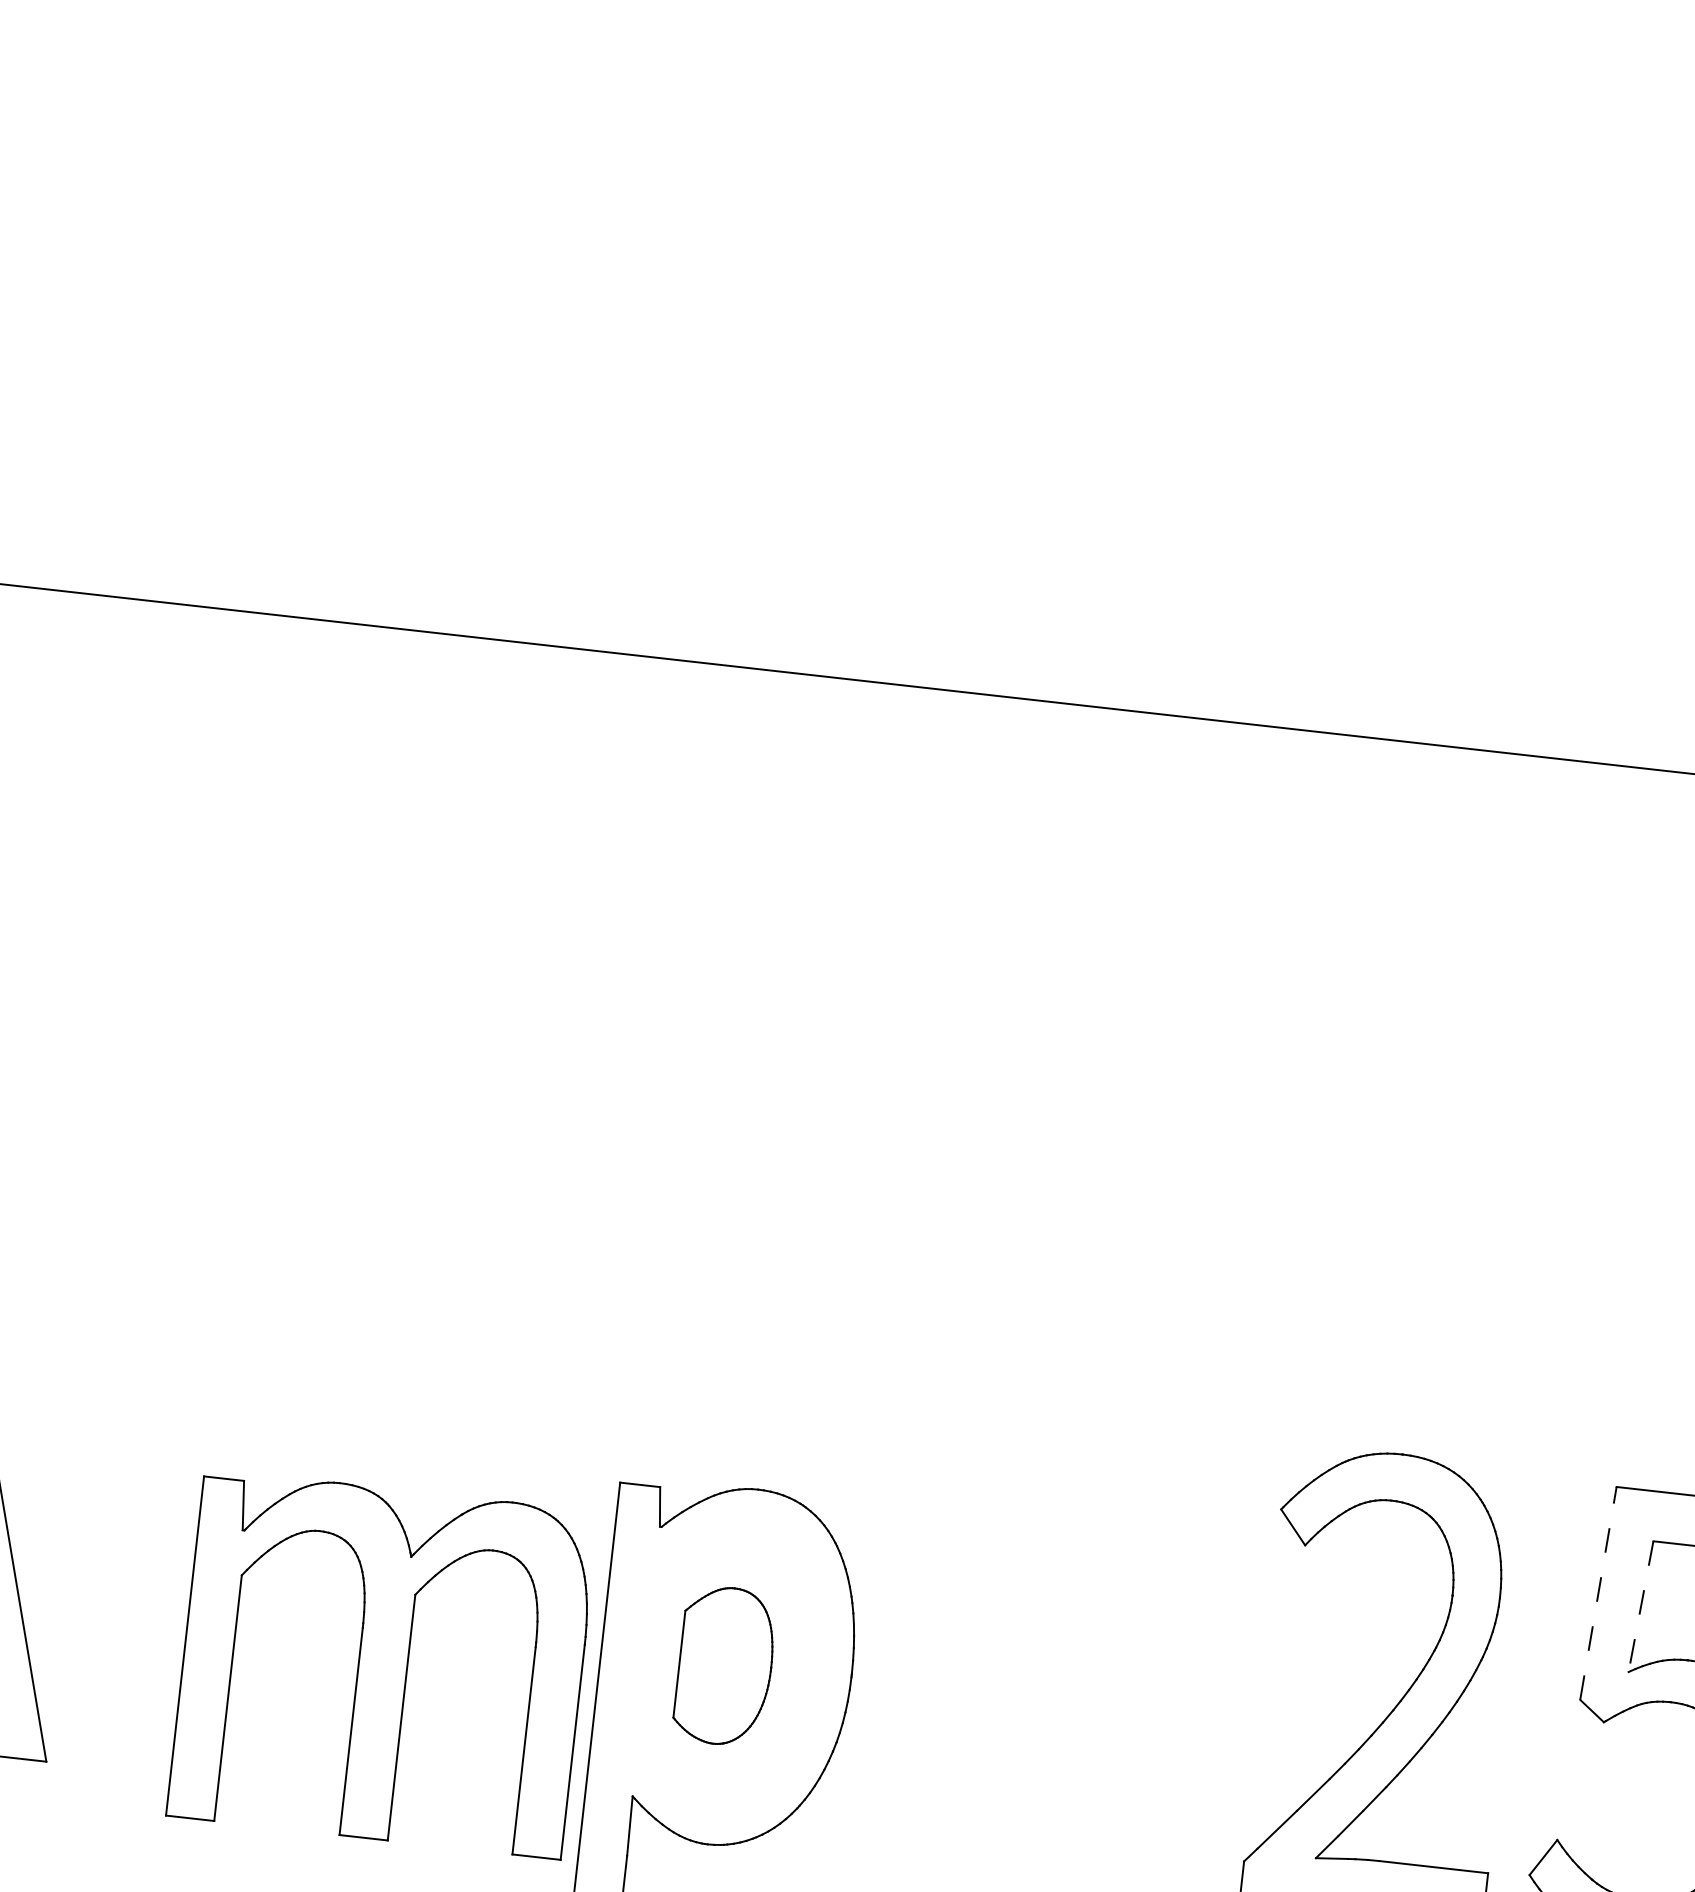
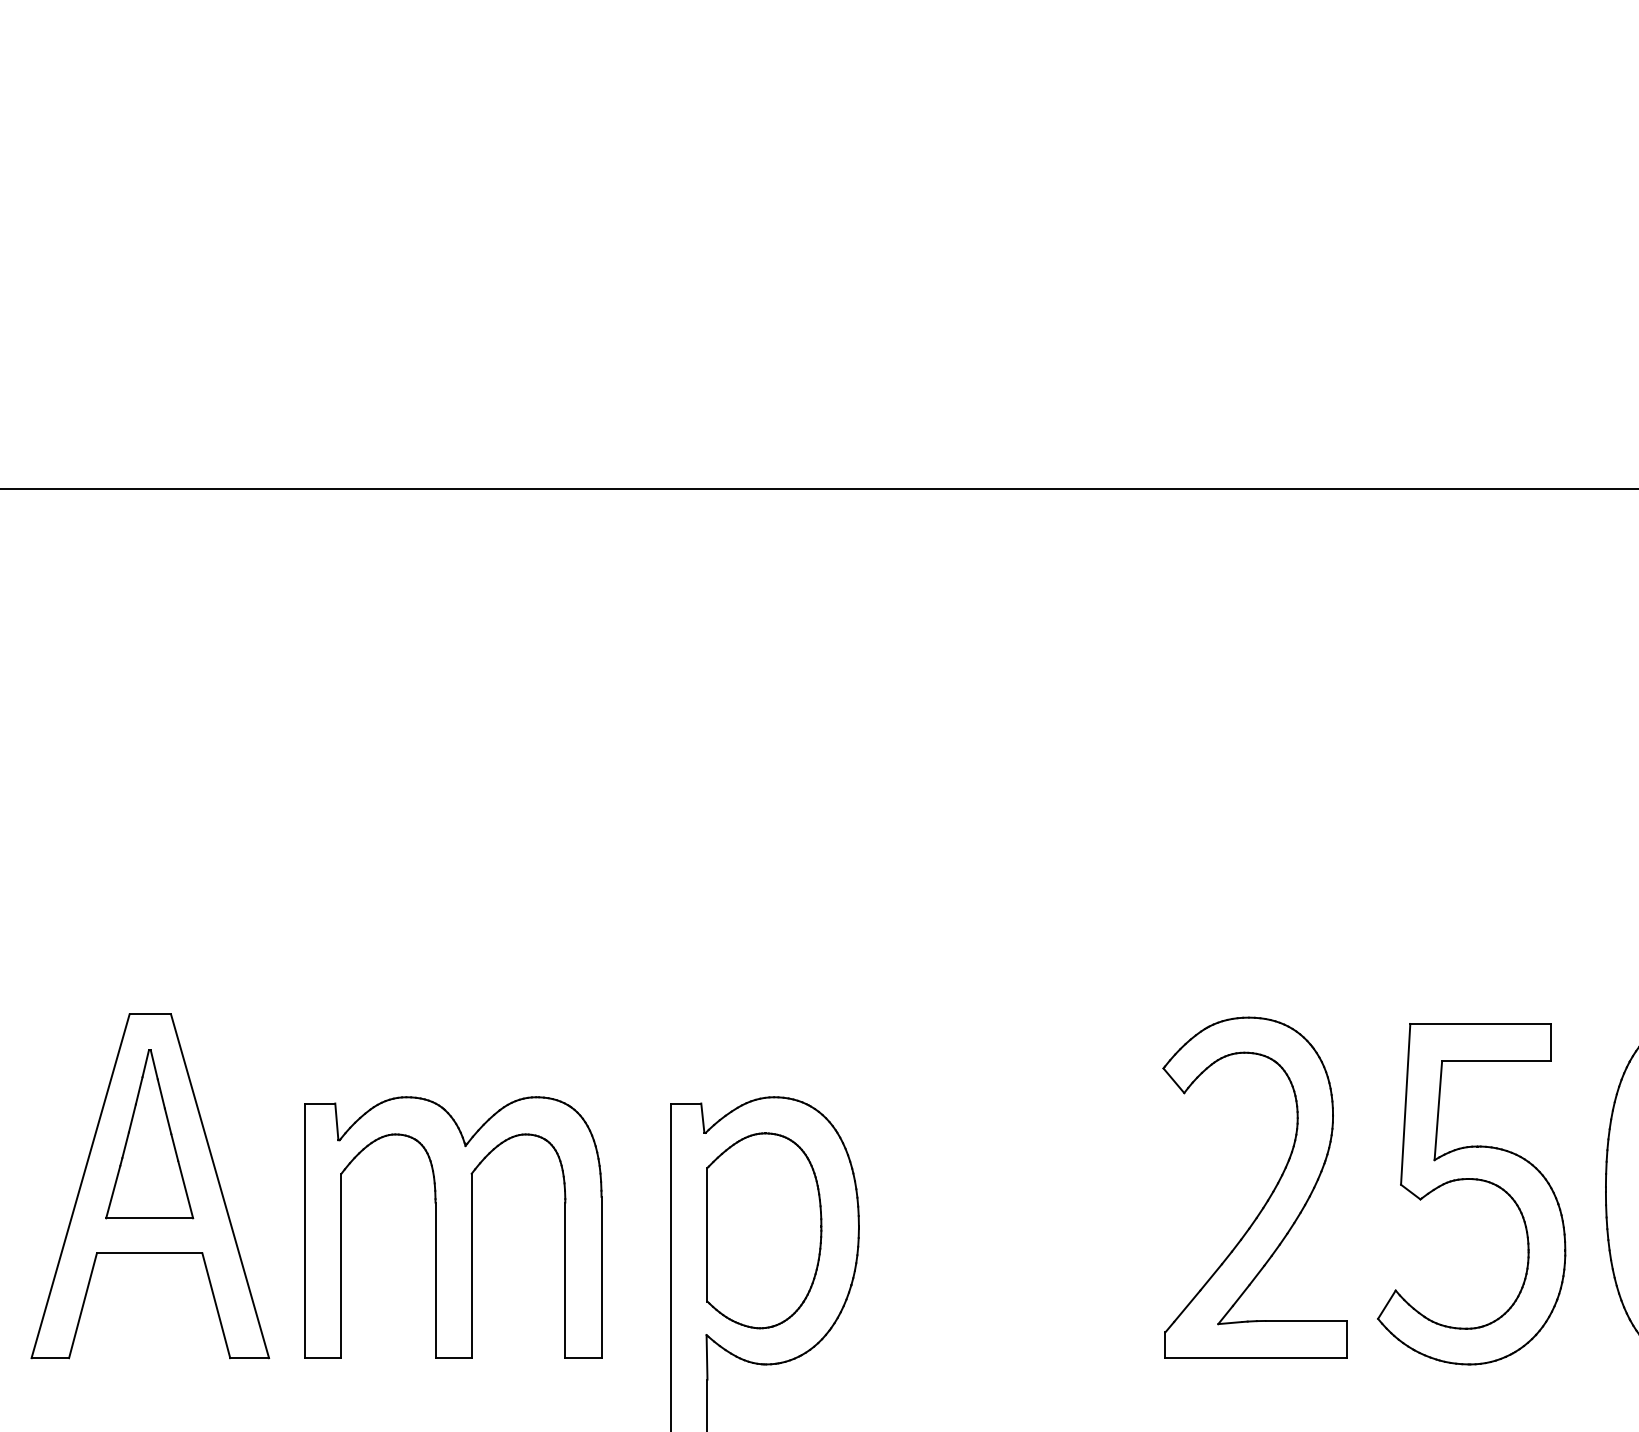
line: (1598, 1593) -> (1405, 1104), dashed -> solid
line: (1641, 1606) -> (1438, 1110), dashed -> solid
part: (383, 1663) -> (453, 1227), moved
part: (725, 1665) -> (764, 1230), size x1.67

